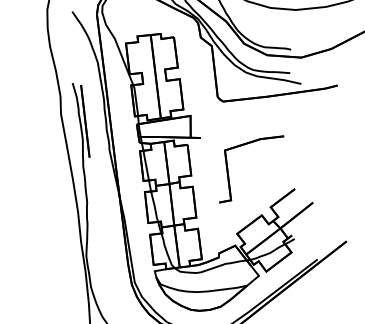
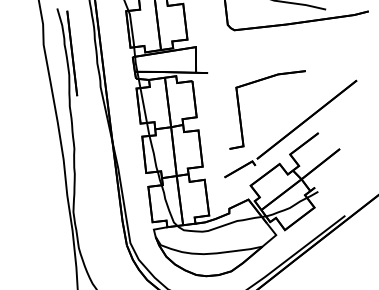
part: (270, 185) -> (289, 128), added

